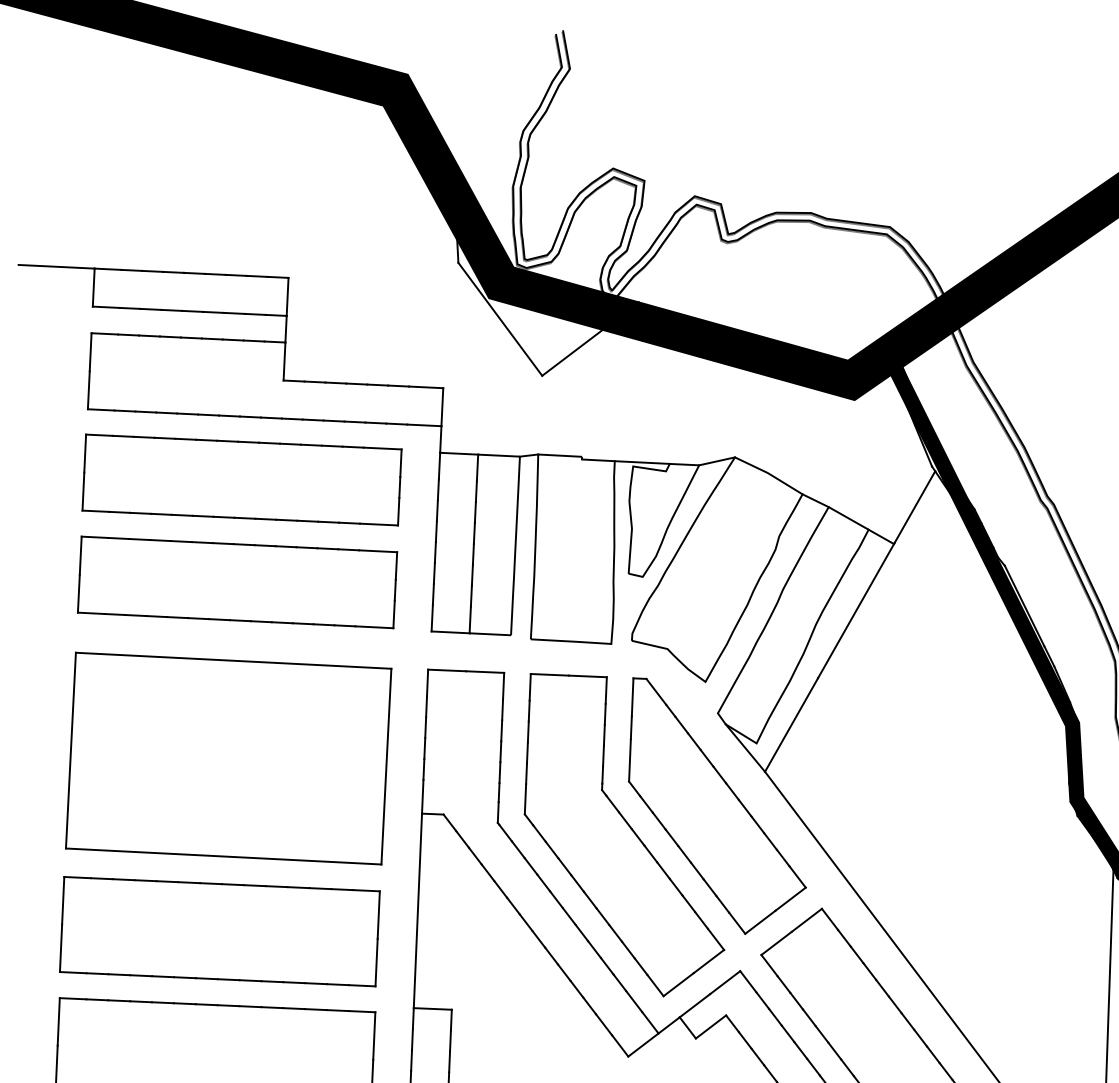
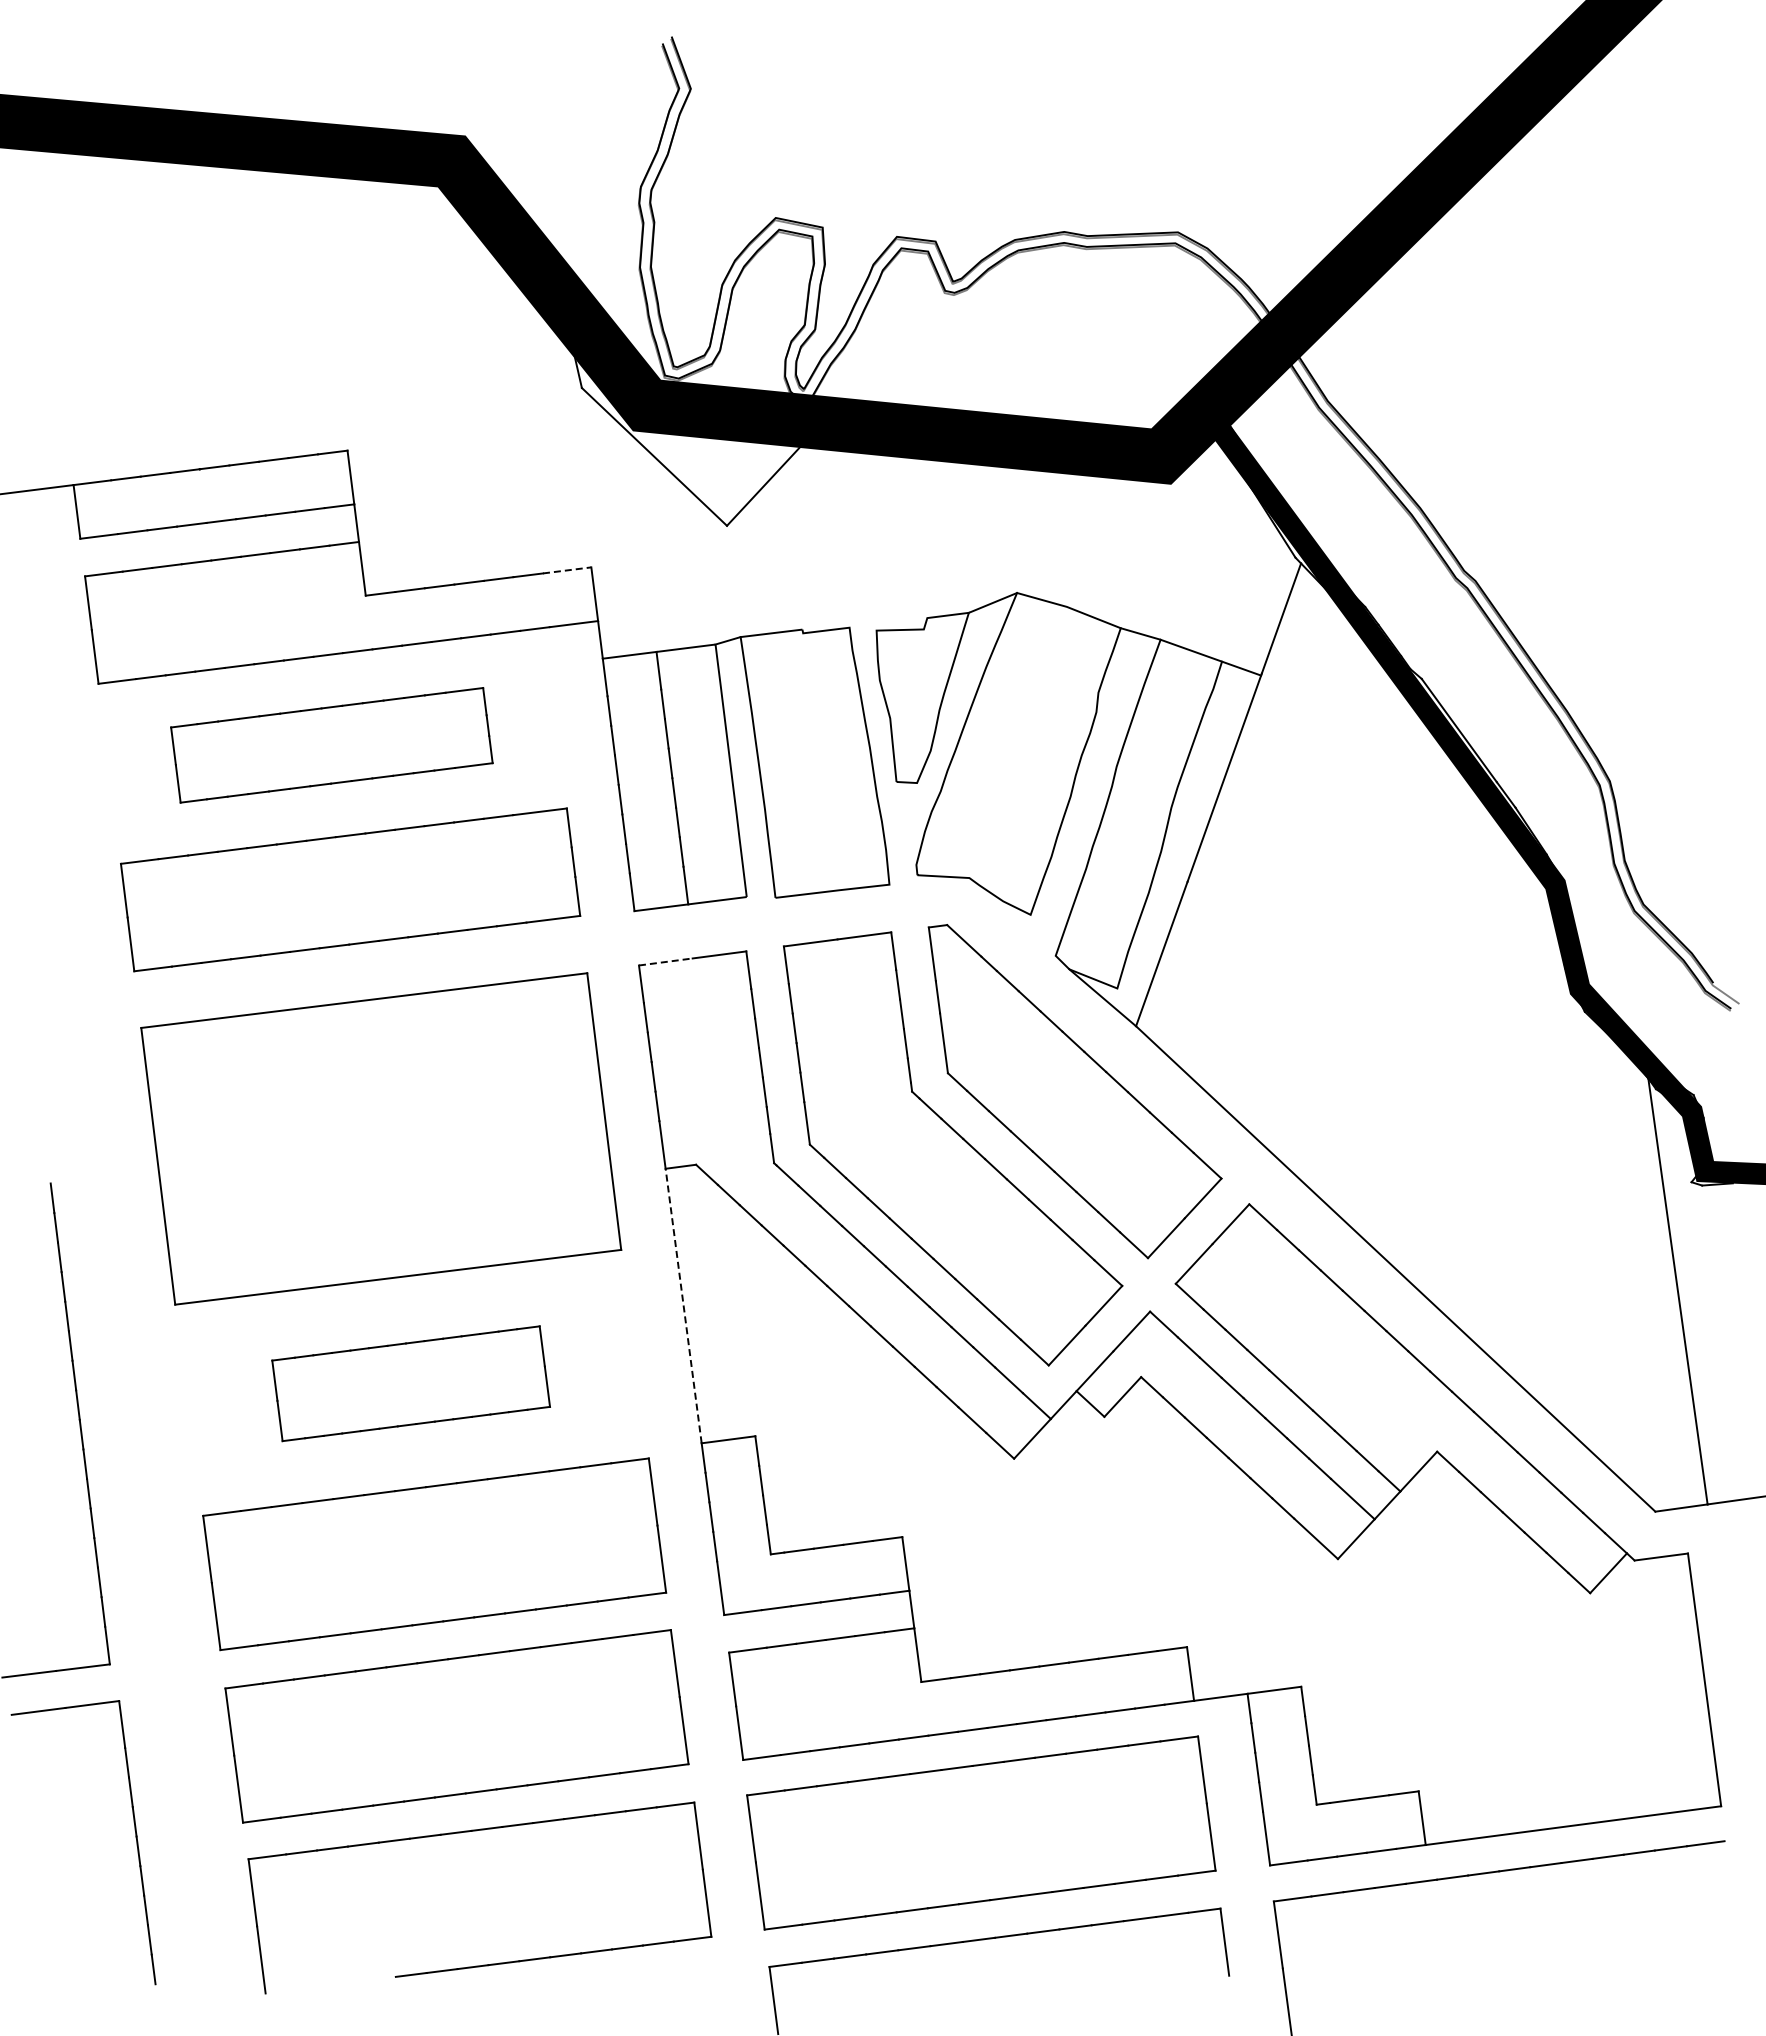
line: (426, 387) -> (567, 570), solid -> dashed
line: (642, 462) -> (888, 622), removed
part: (241, 480) -> (331, 745), size x0.7
line: (447, 670) -> (666, 961), solid -> dashed
line: (417, 910) -> (683, 1305), solid -> dashed
part: (219, 931) -> (410, 1383), size x0.6

